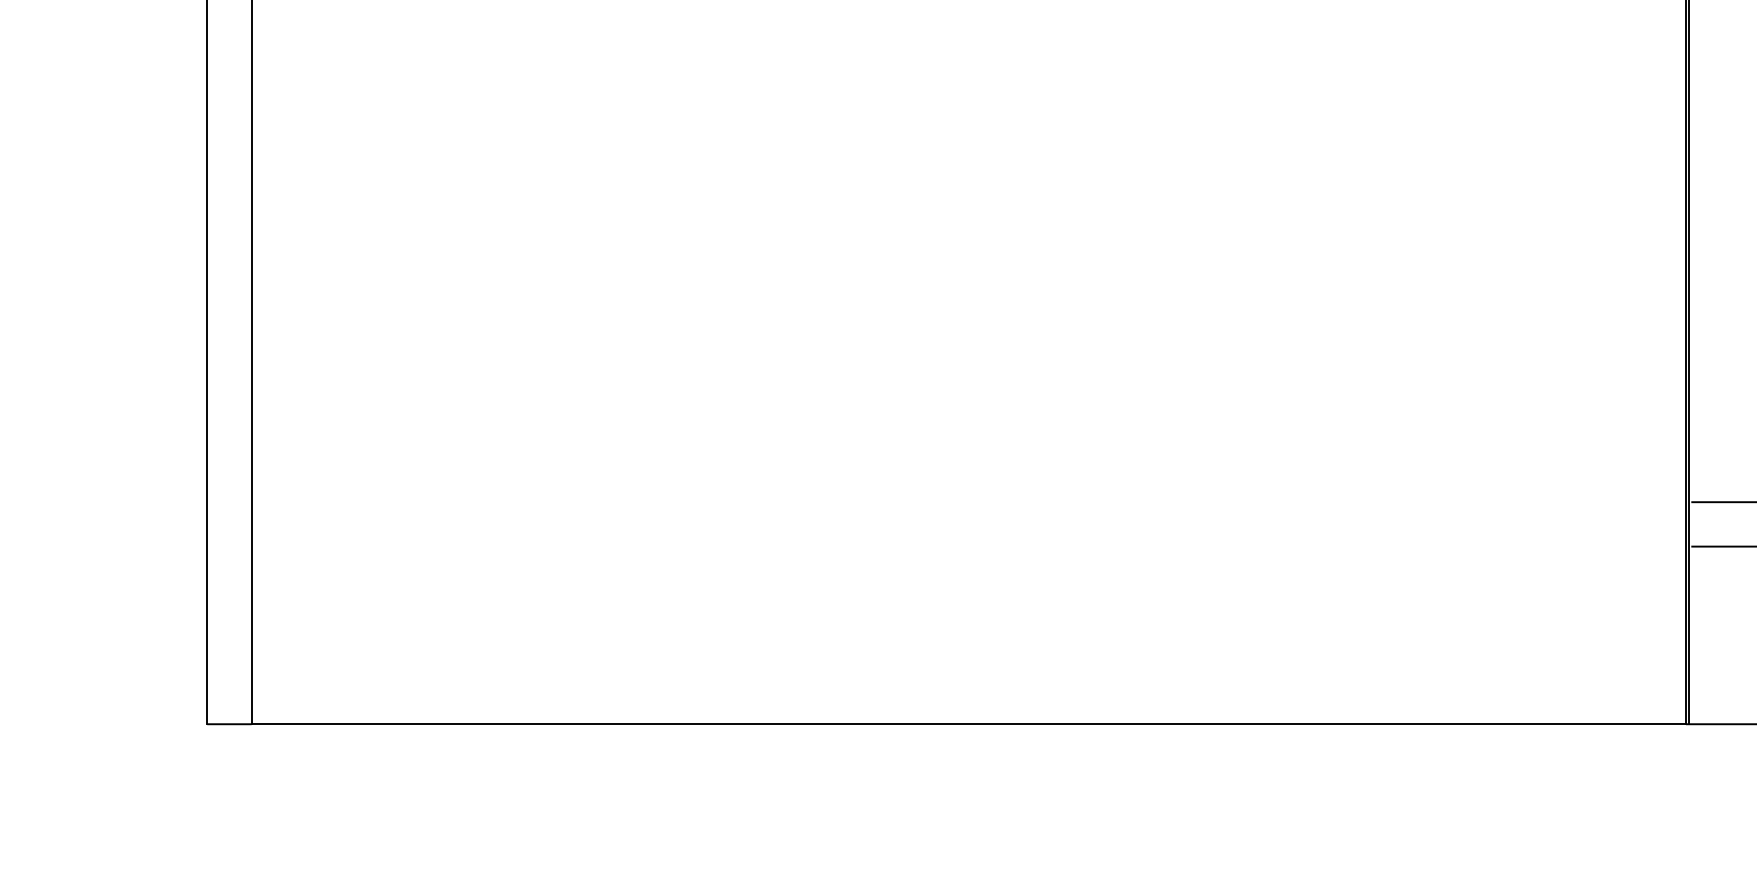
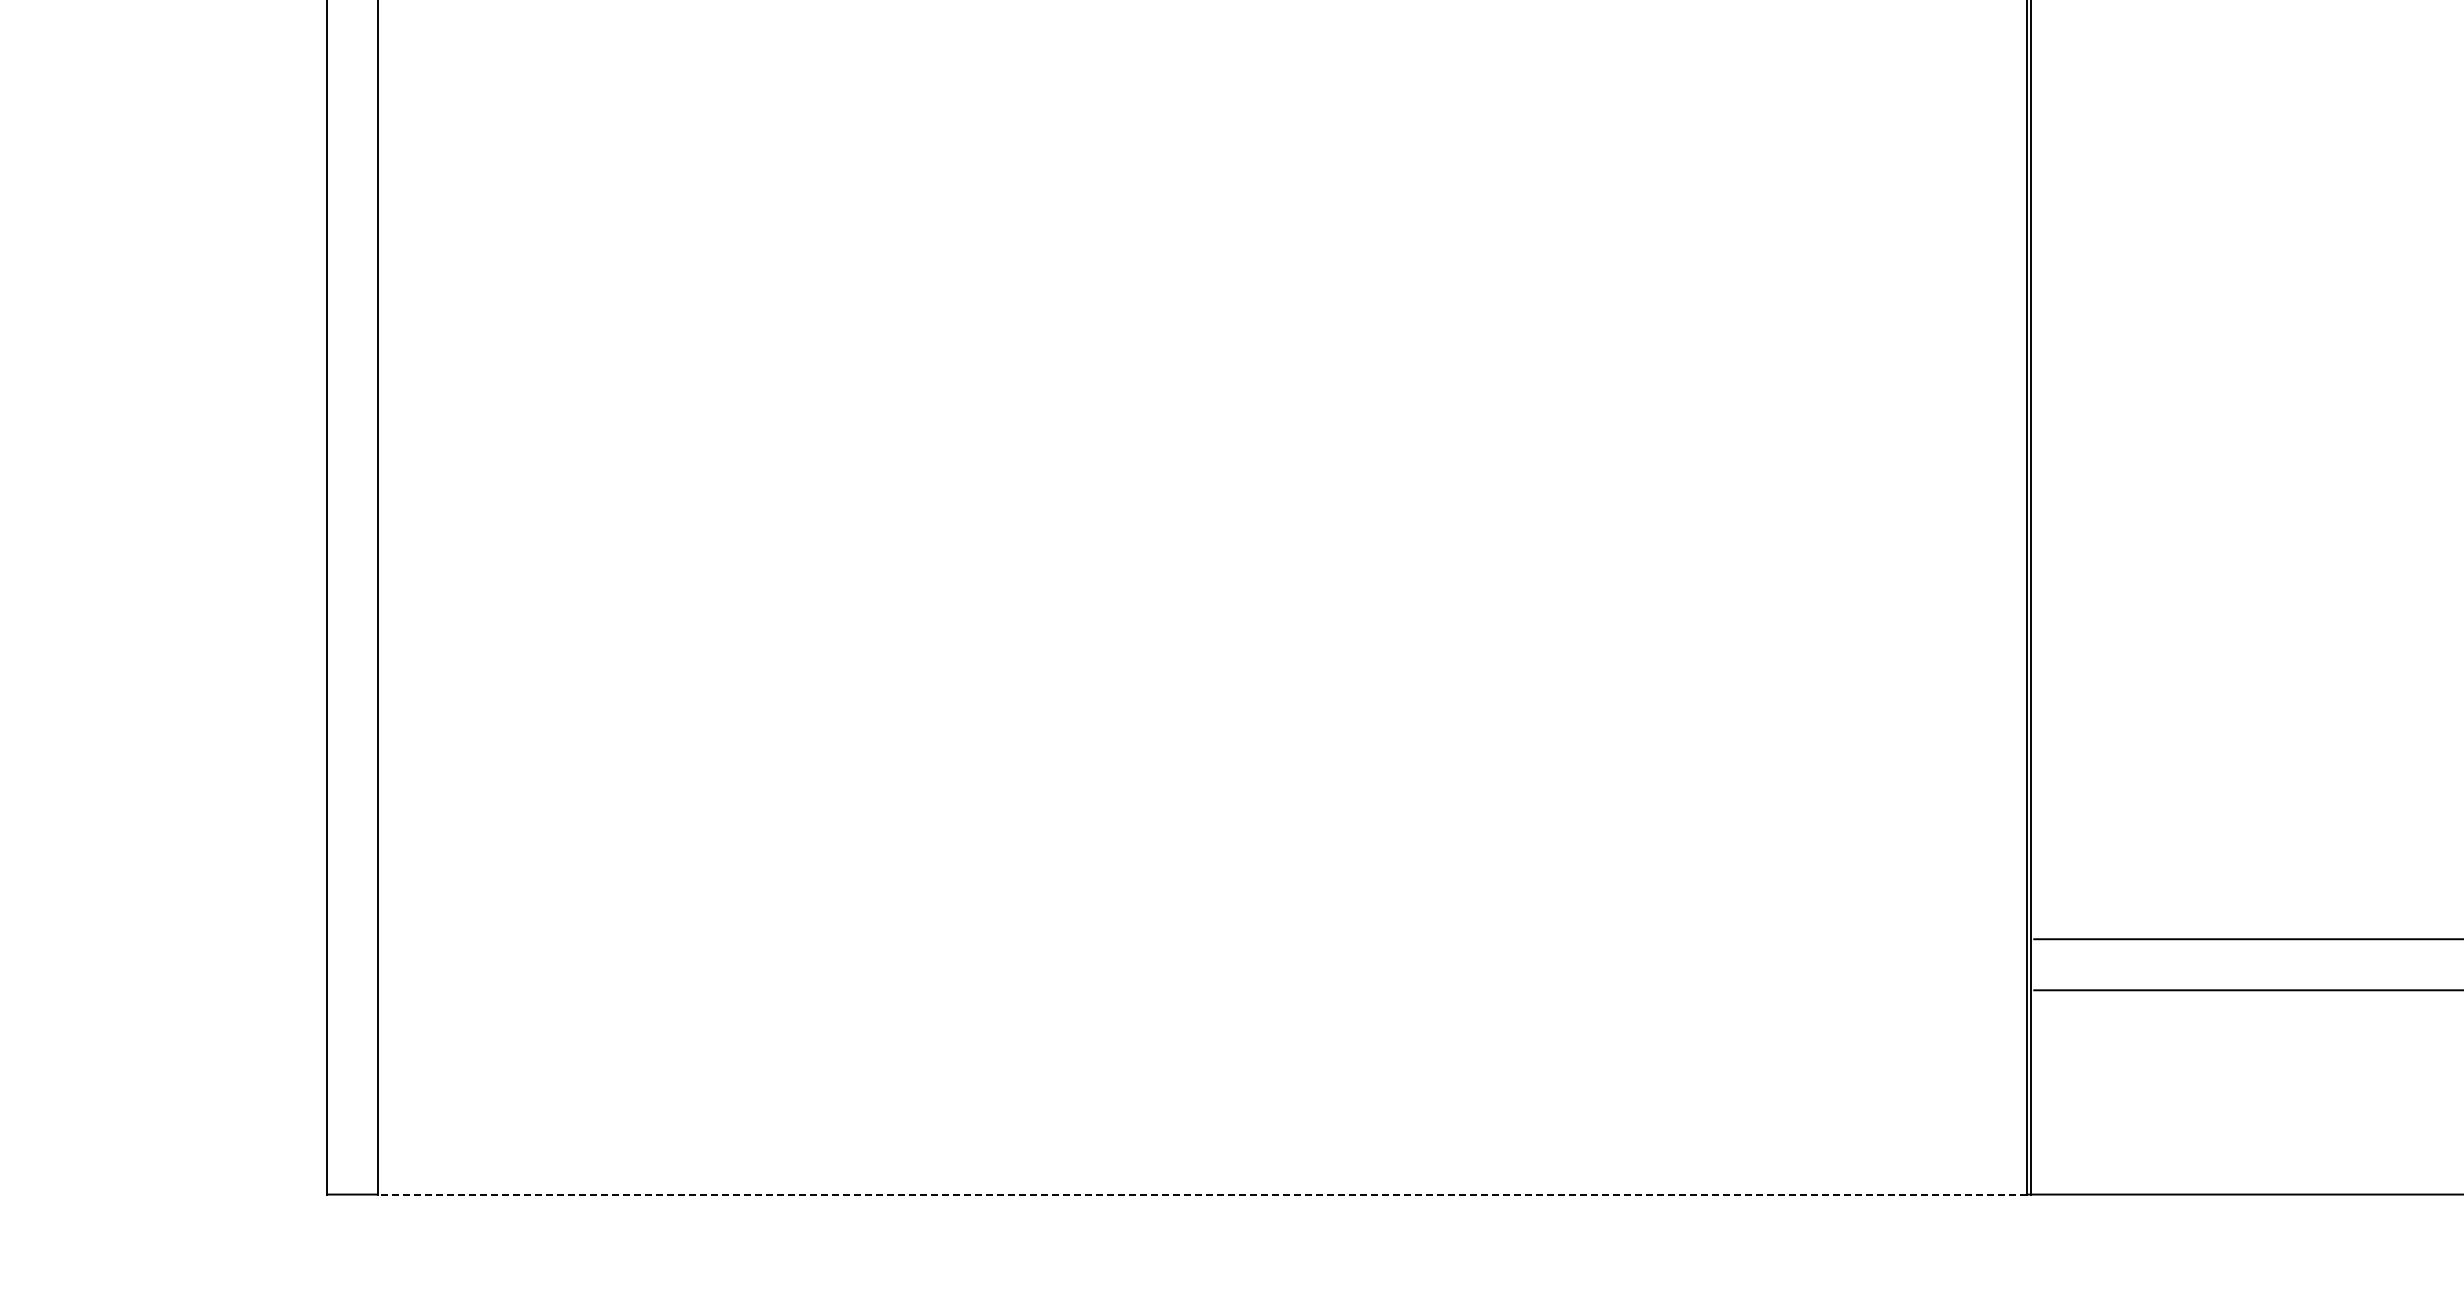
line: (968, 724) -> (1202, 1194), solid -> dashed

